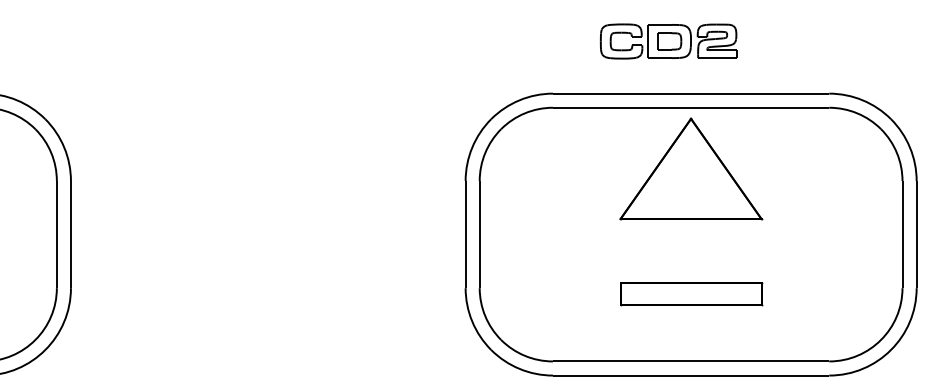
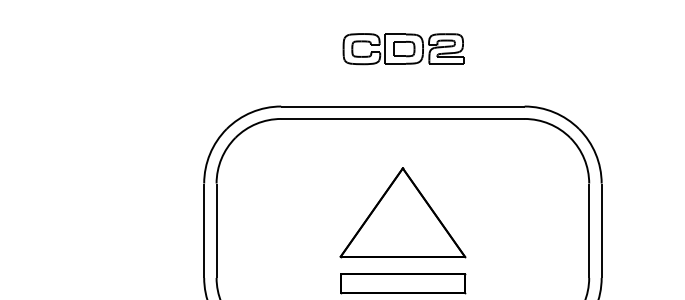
part: (668, 41) -> (403, 49), moved
part: (691, 168) -> (403, 212), moved

